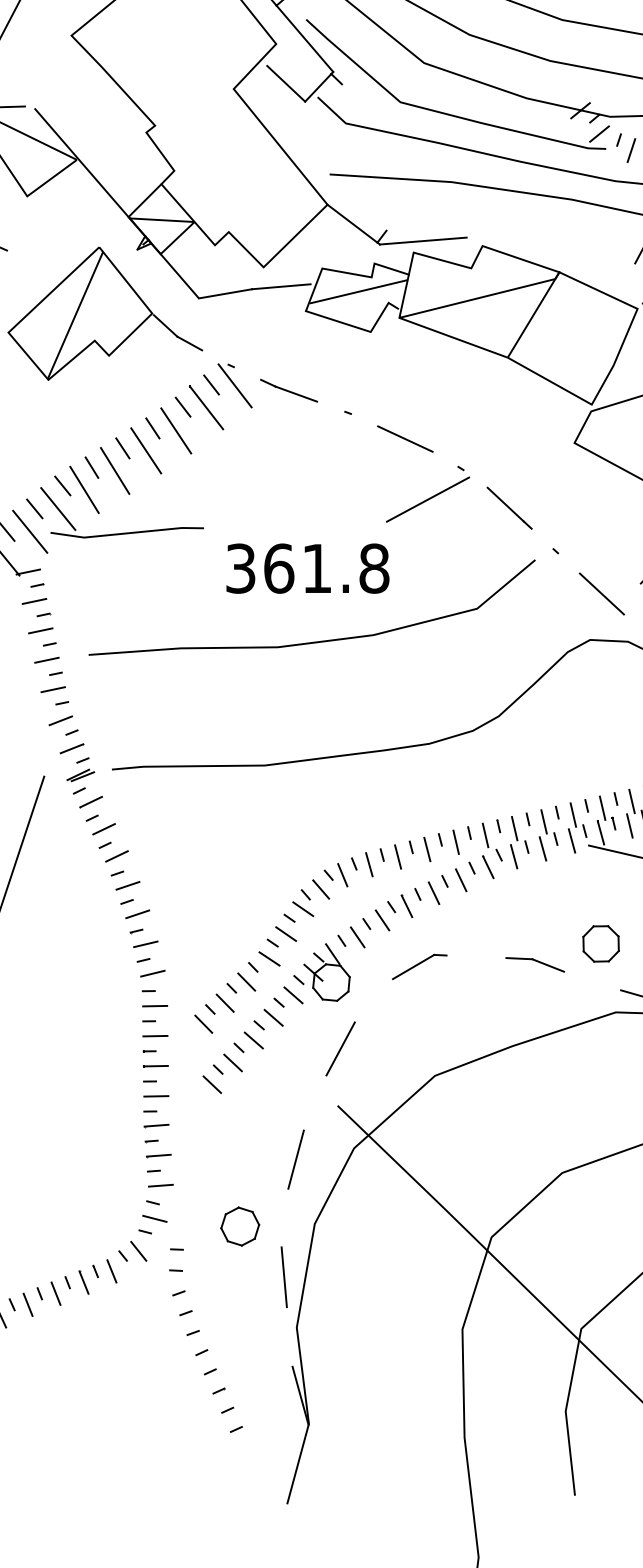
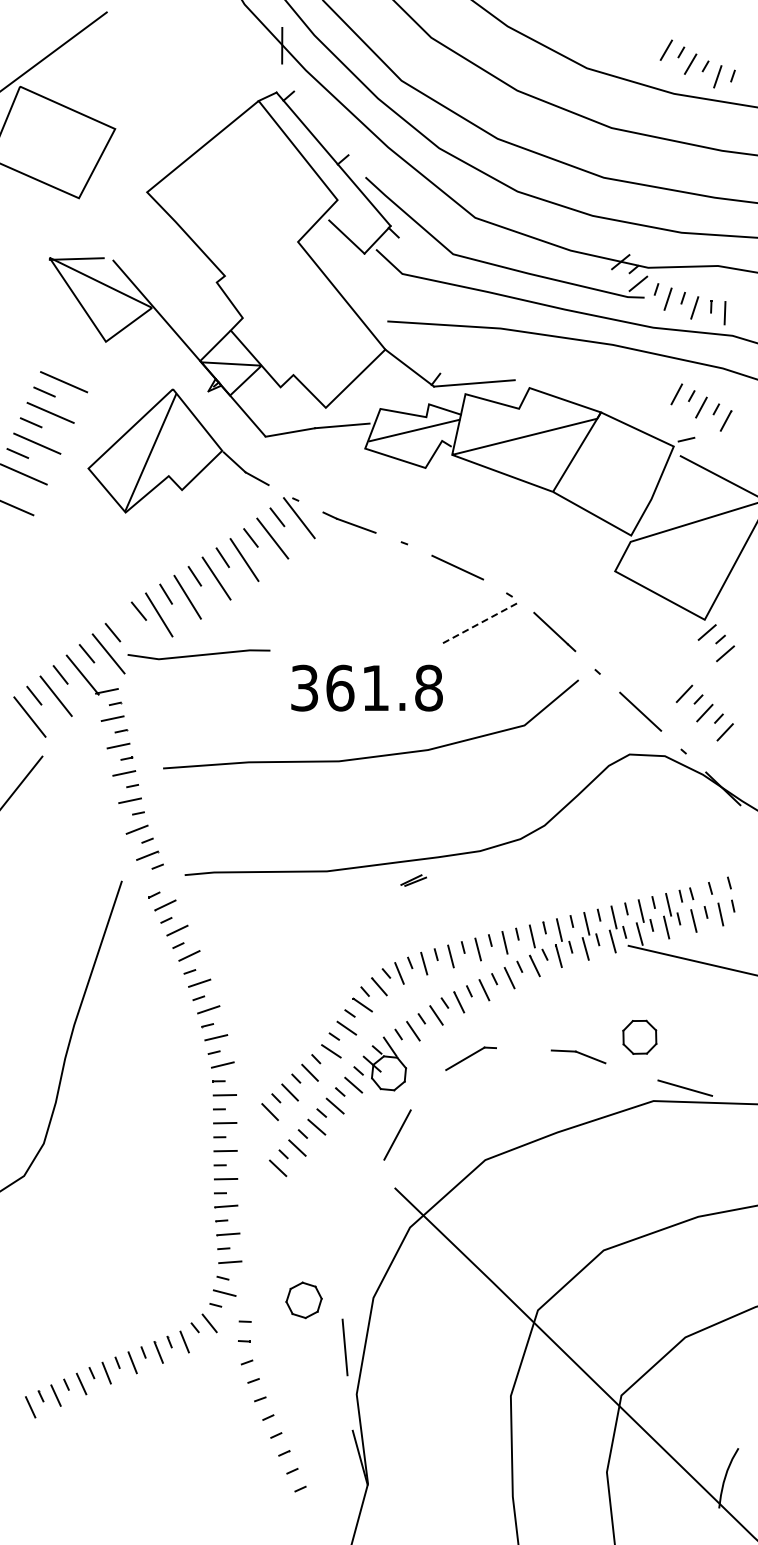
line: (427, 500) -> (478, 624), solid -> dashed
line: (57, 508) -> (134, 632), removed
part: (80, 775) -> (413, 880), moved
line: (295, 1160) -> (355, 1238), removed

